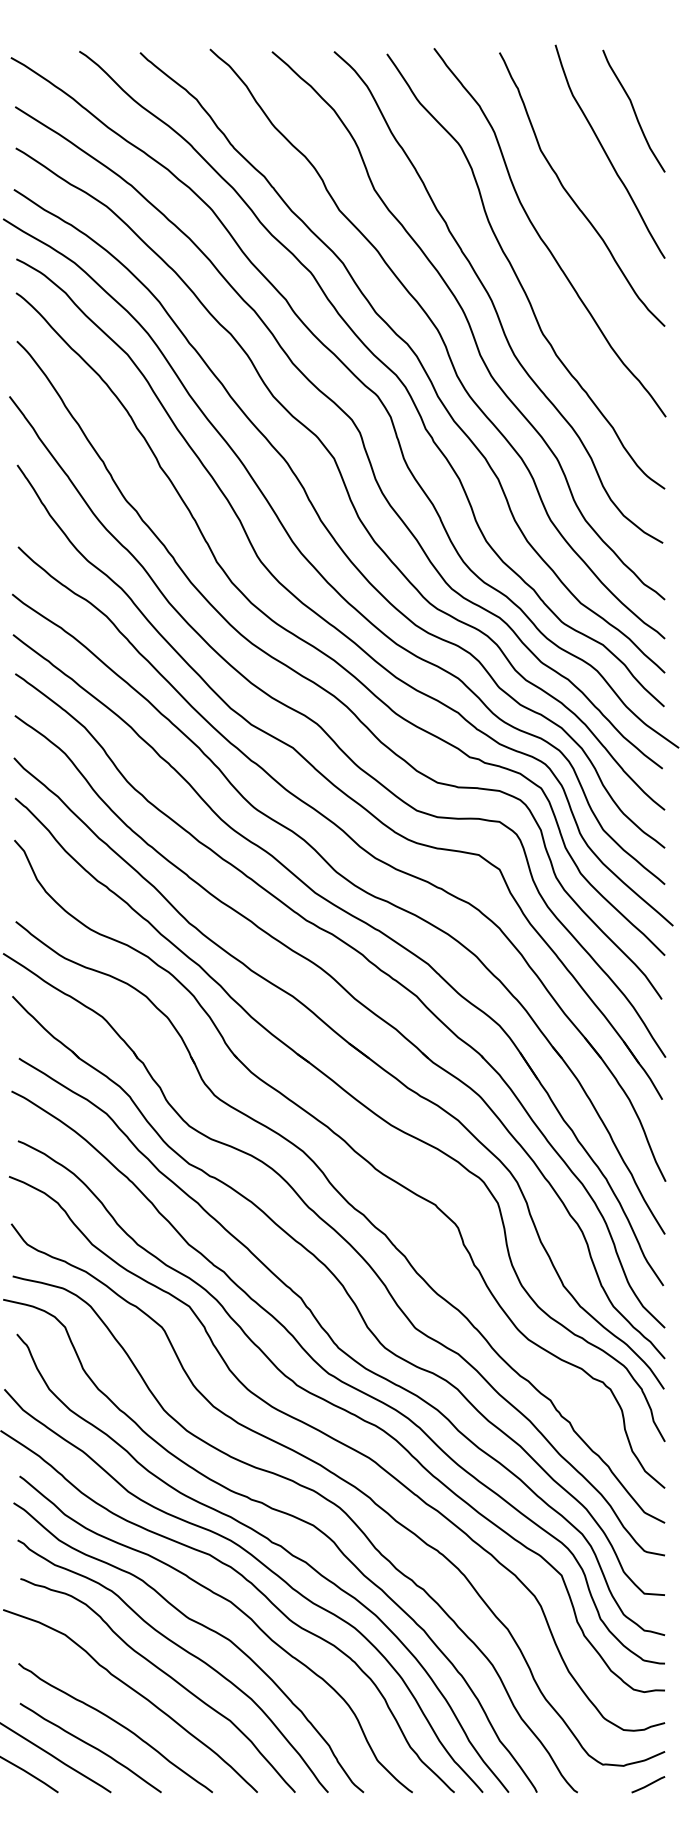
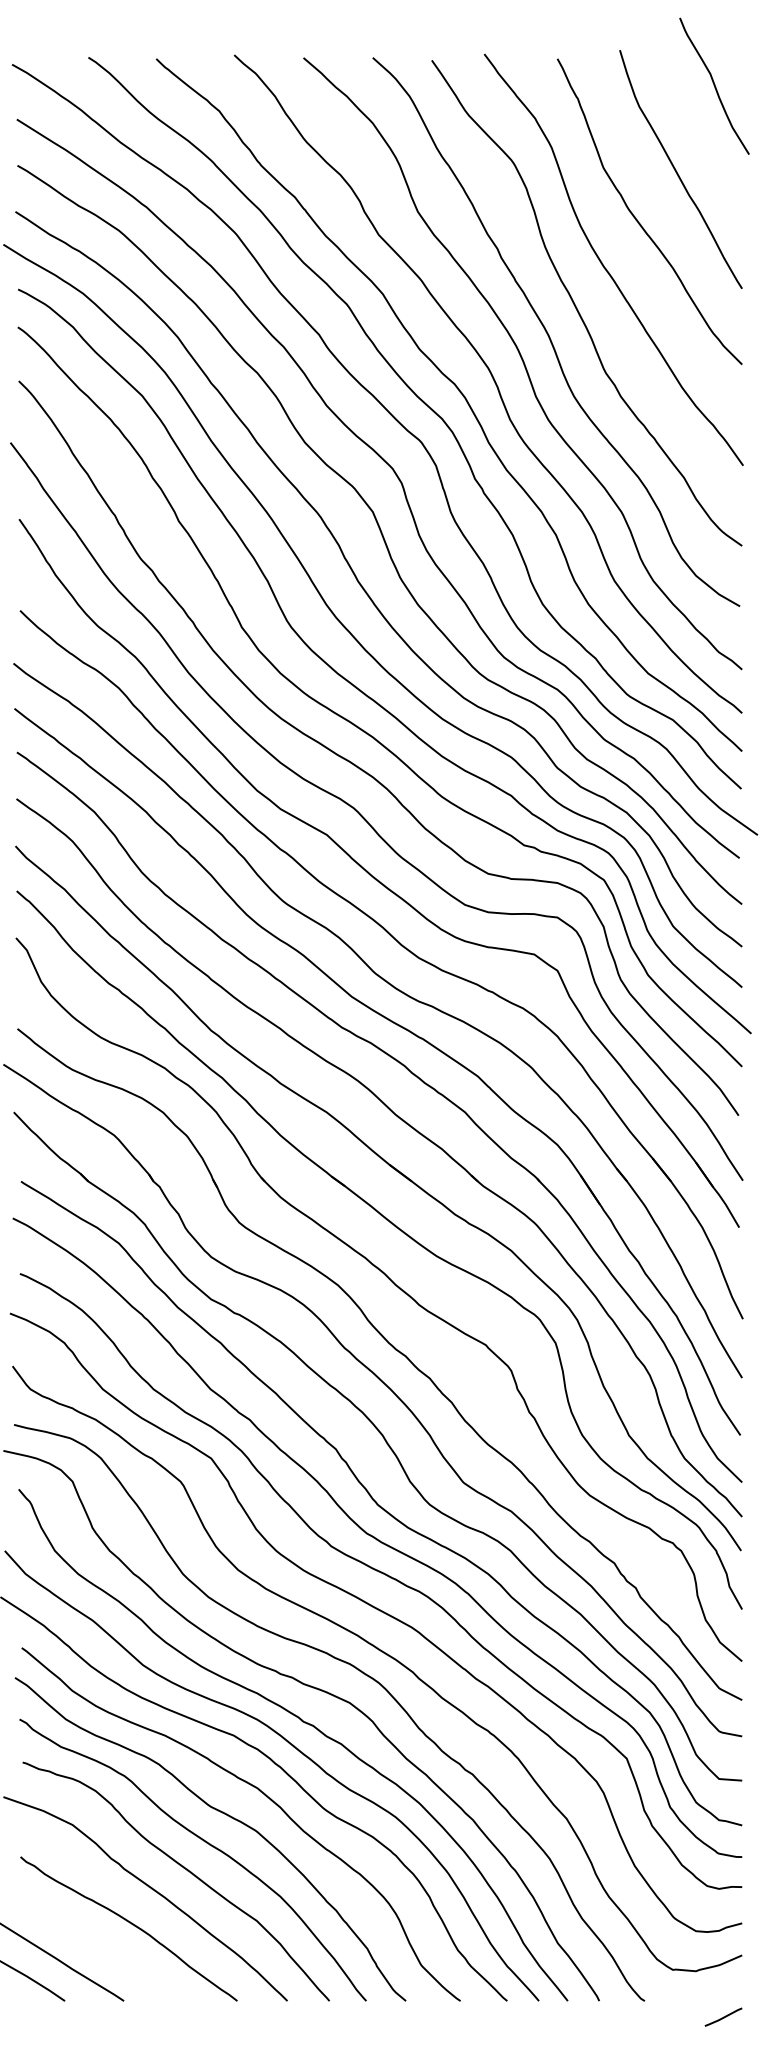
curve: (633, 110) -> (714, 85), moved
curve: (91, 1747) -> (102, 1950), removed
line: (648, 1784) -> (723, 2016), moved

